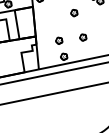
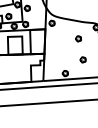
part: (58, 40) -> (62, 59), removed

